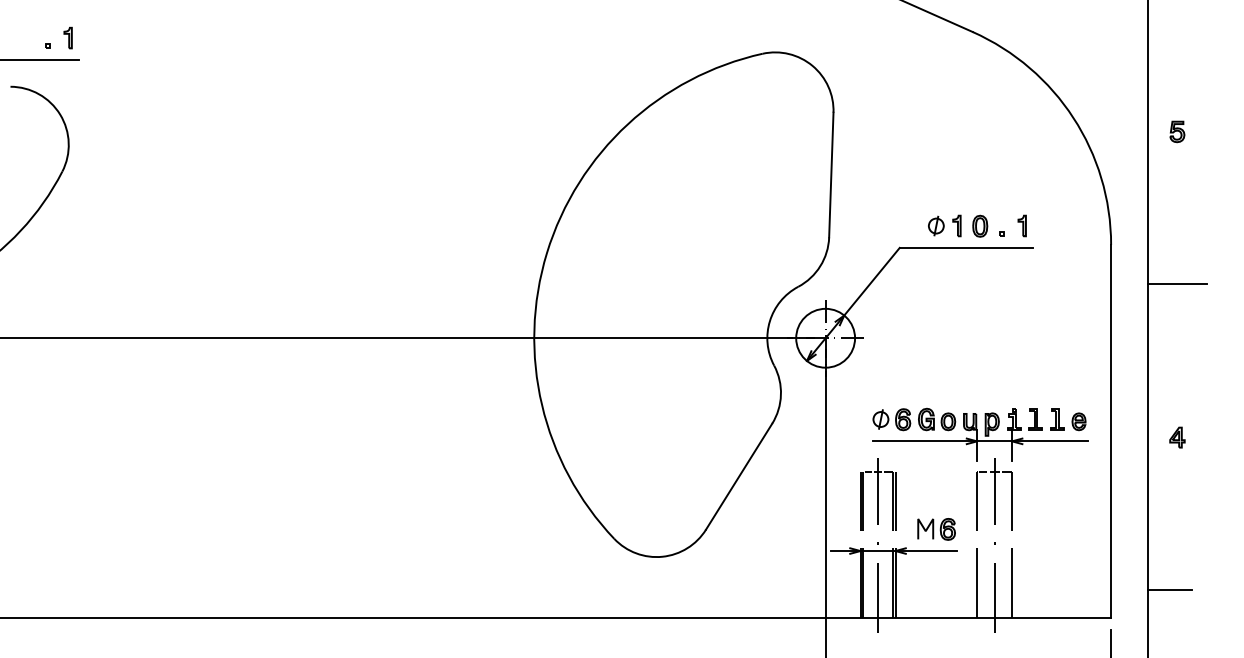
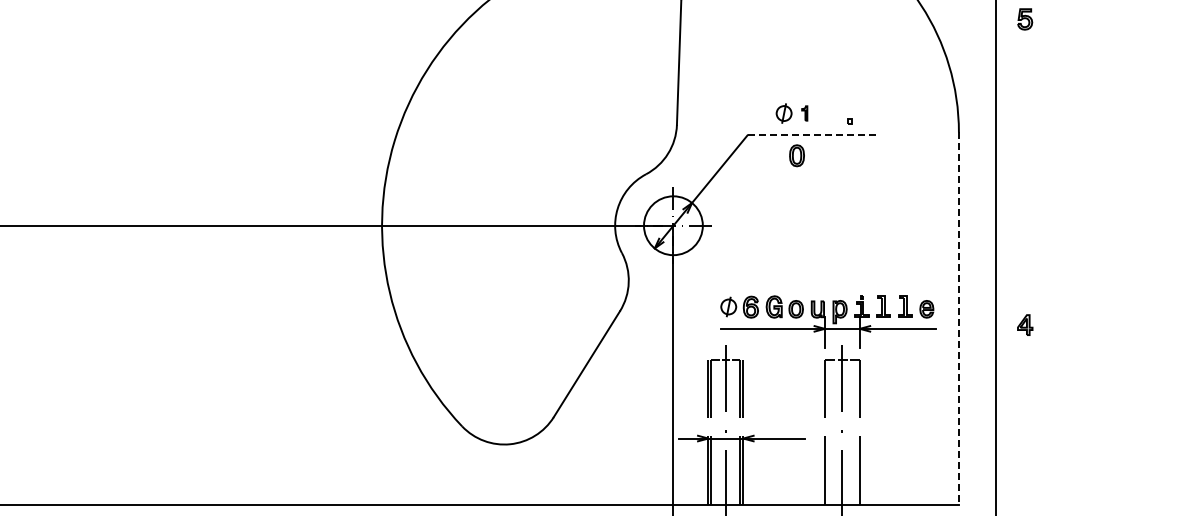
part: (956, 225) -> (804, 112), size x0.7
part: (980, 225) -> (797, 154), moved
part: (1021, 225) -> (869, 112), removed
line: (966, 247) -> (814, 134), solid -> dashed
line: (1177, 283) -> (1025, 170), removed
line: (1111, 431) -> (959, 318), solid -> dashed
part: (936, 529) -> (784, 416), removed
line: (1170, 589) -> (1018, 476), removed

